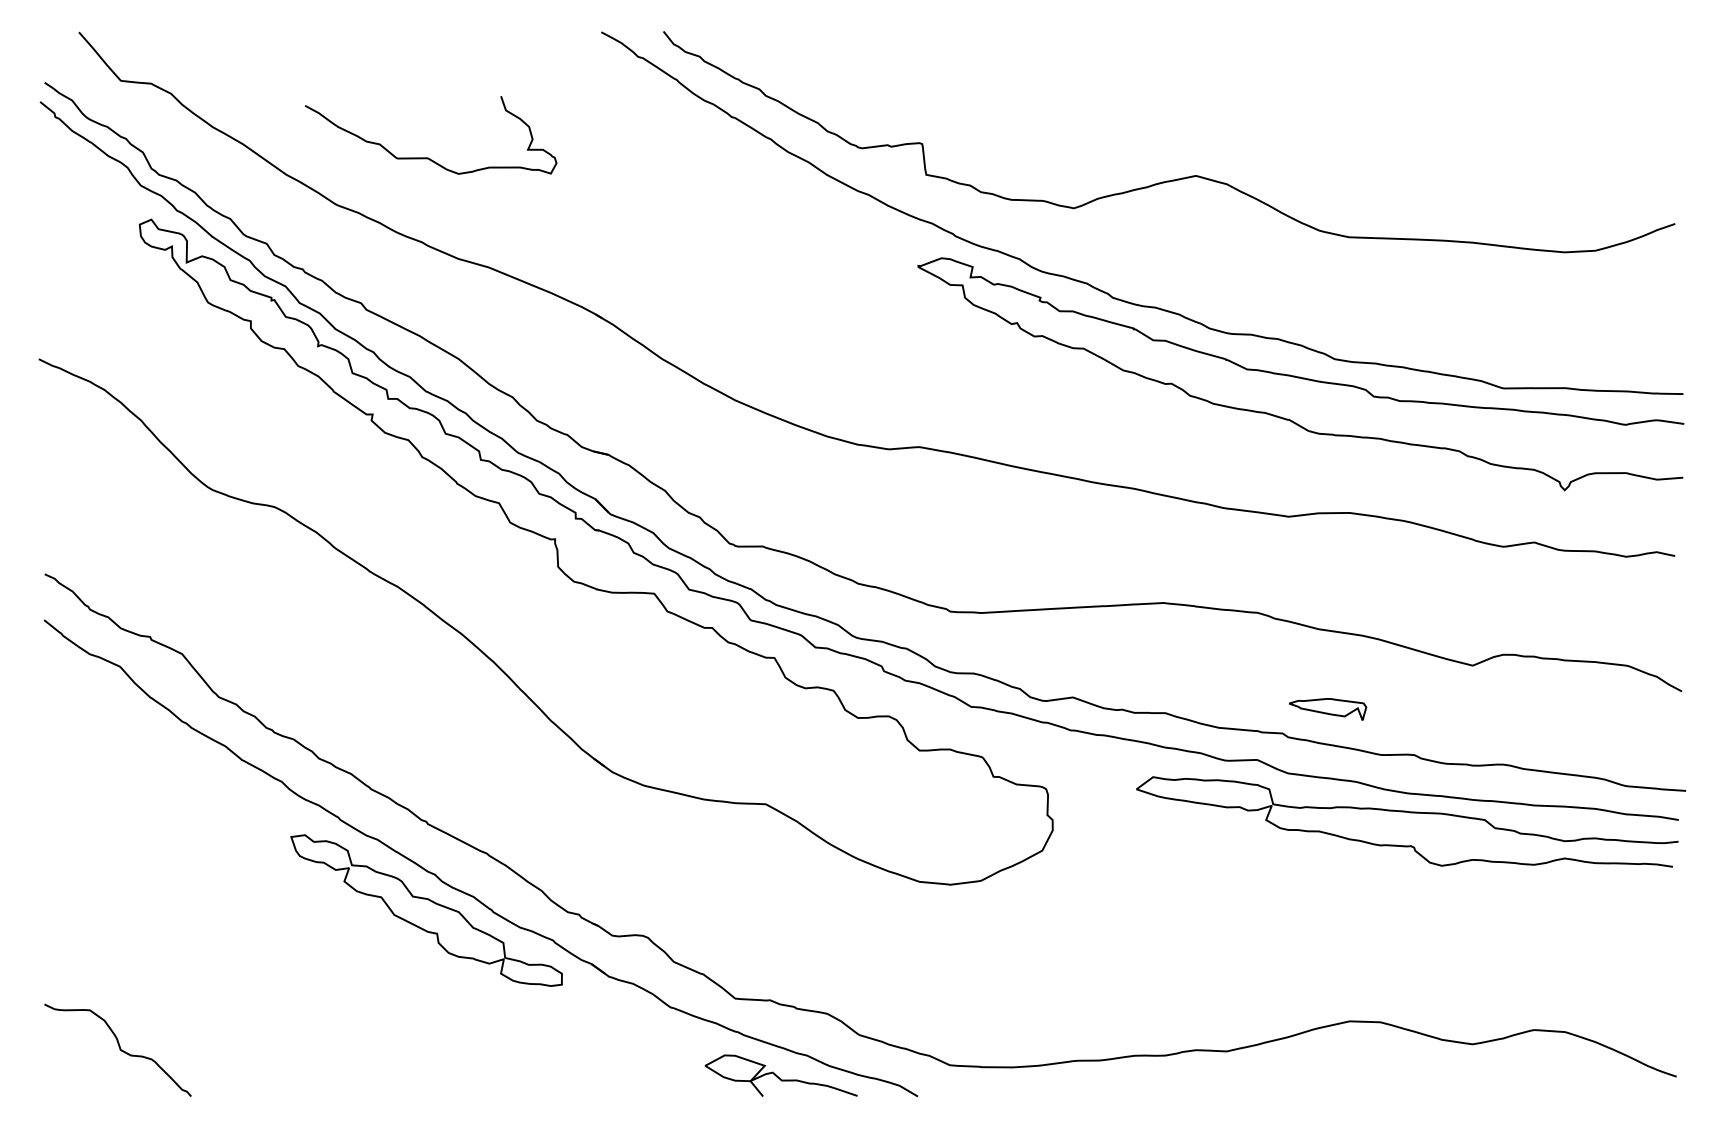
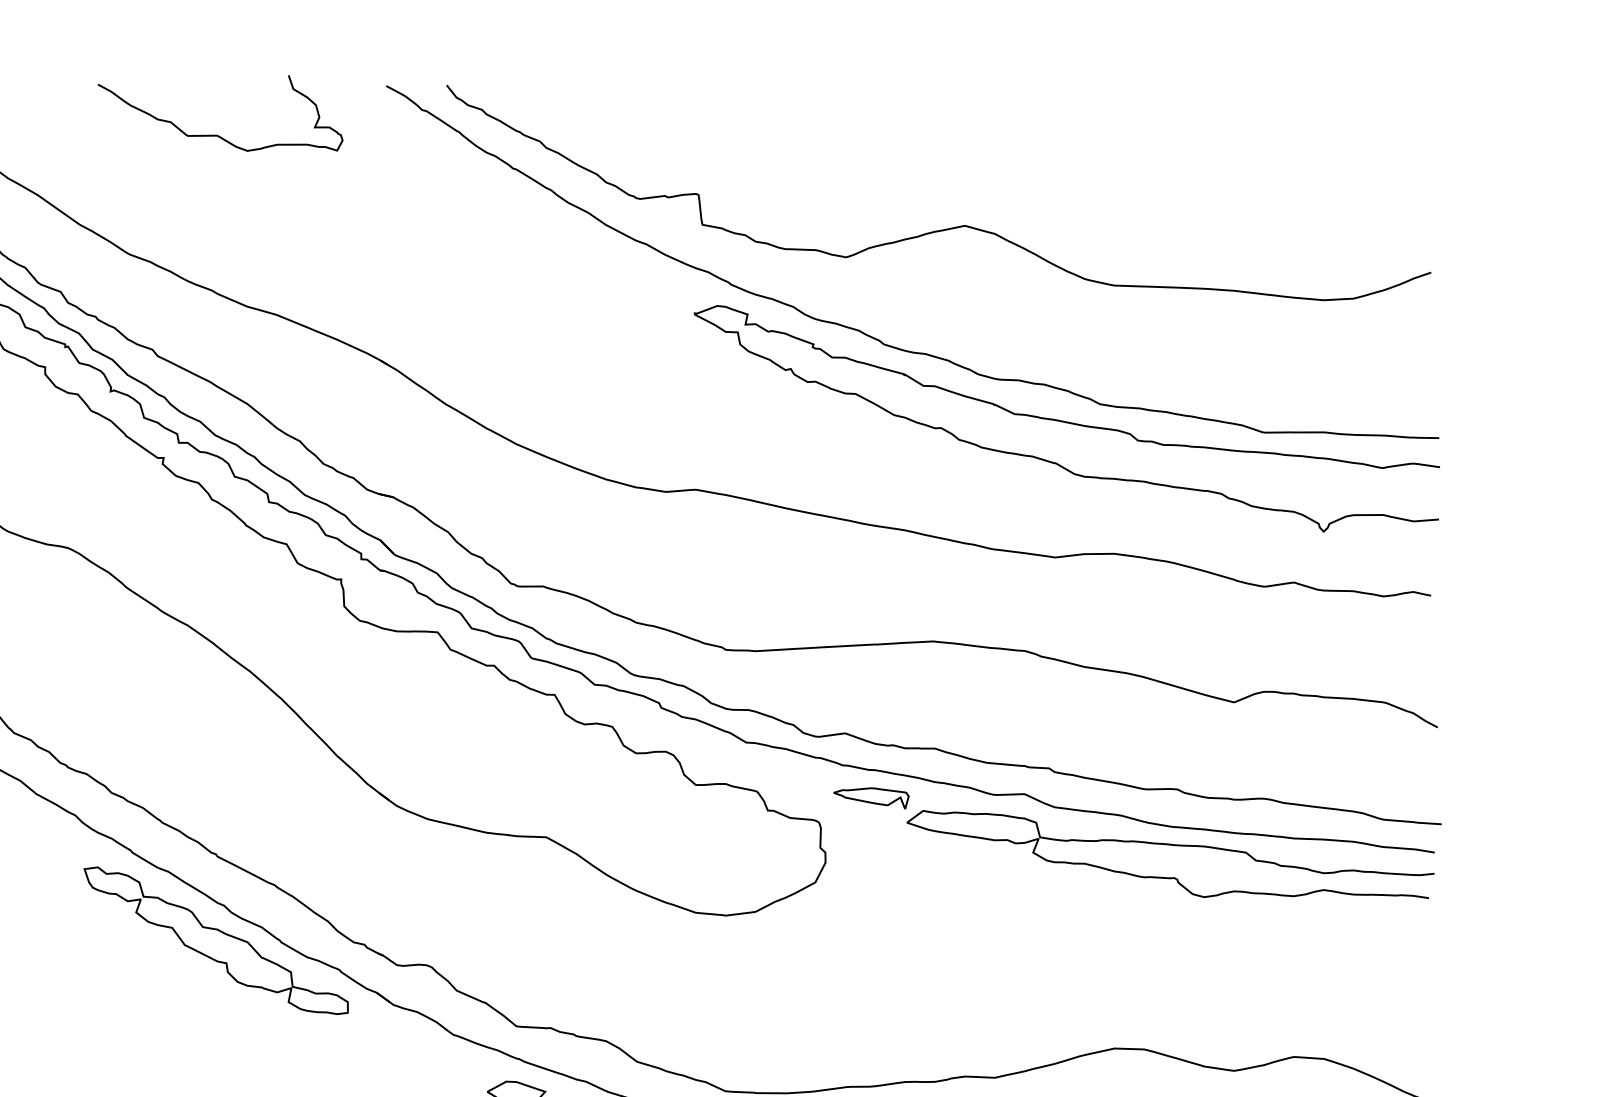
curve: (428, 157) -> (218, 134), moved
part: (1328, 709) -> (871, 798), moved

